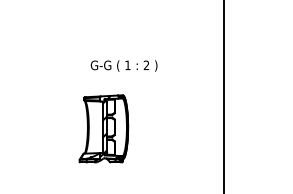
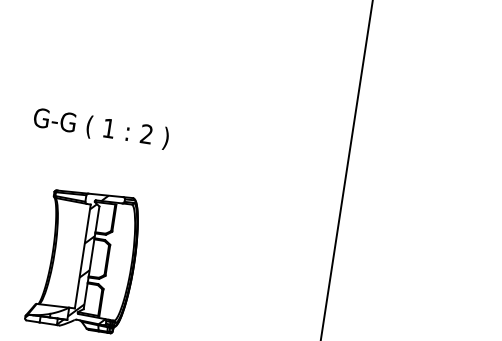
text: (123, 65) -> (100, 127), moved

